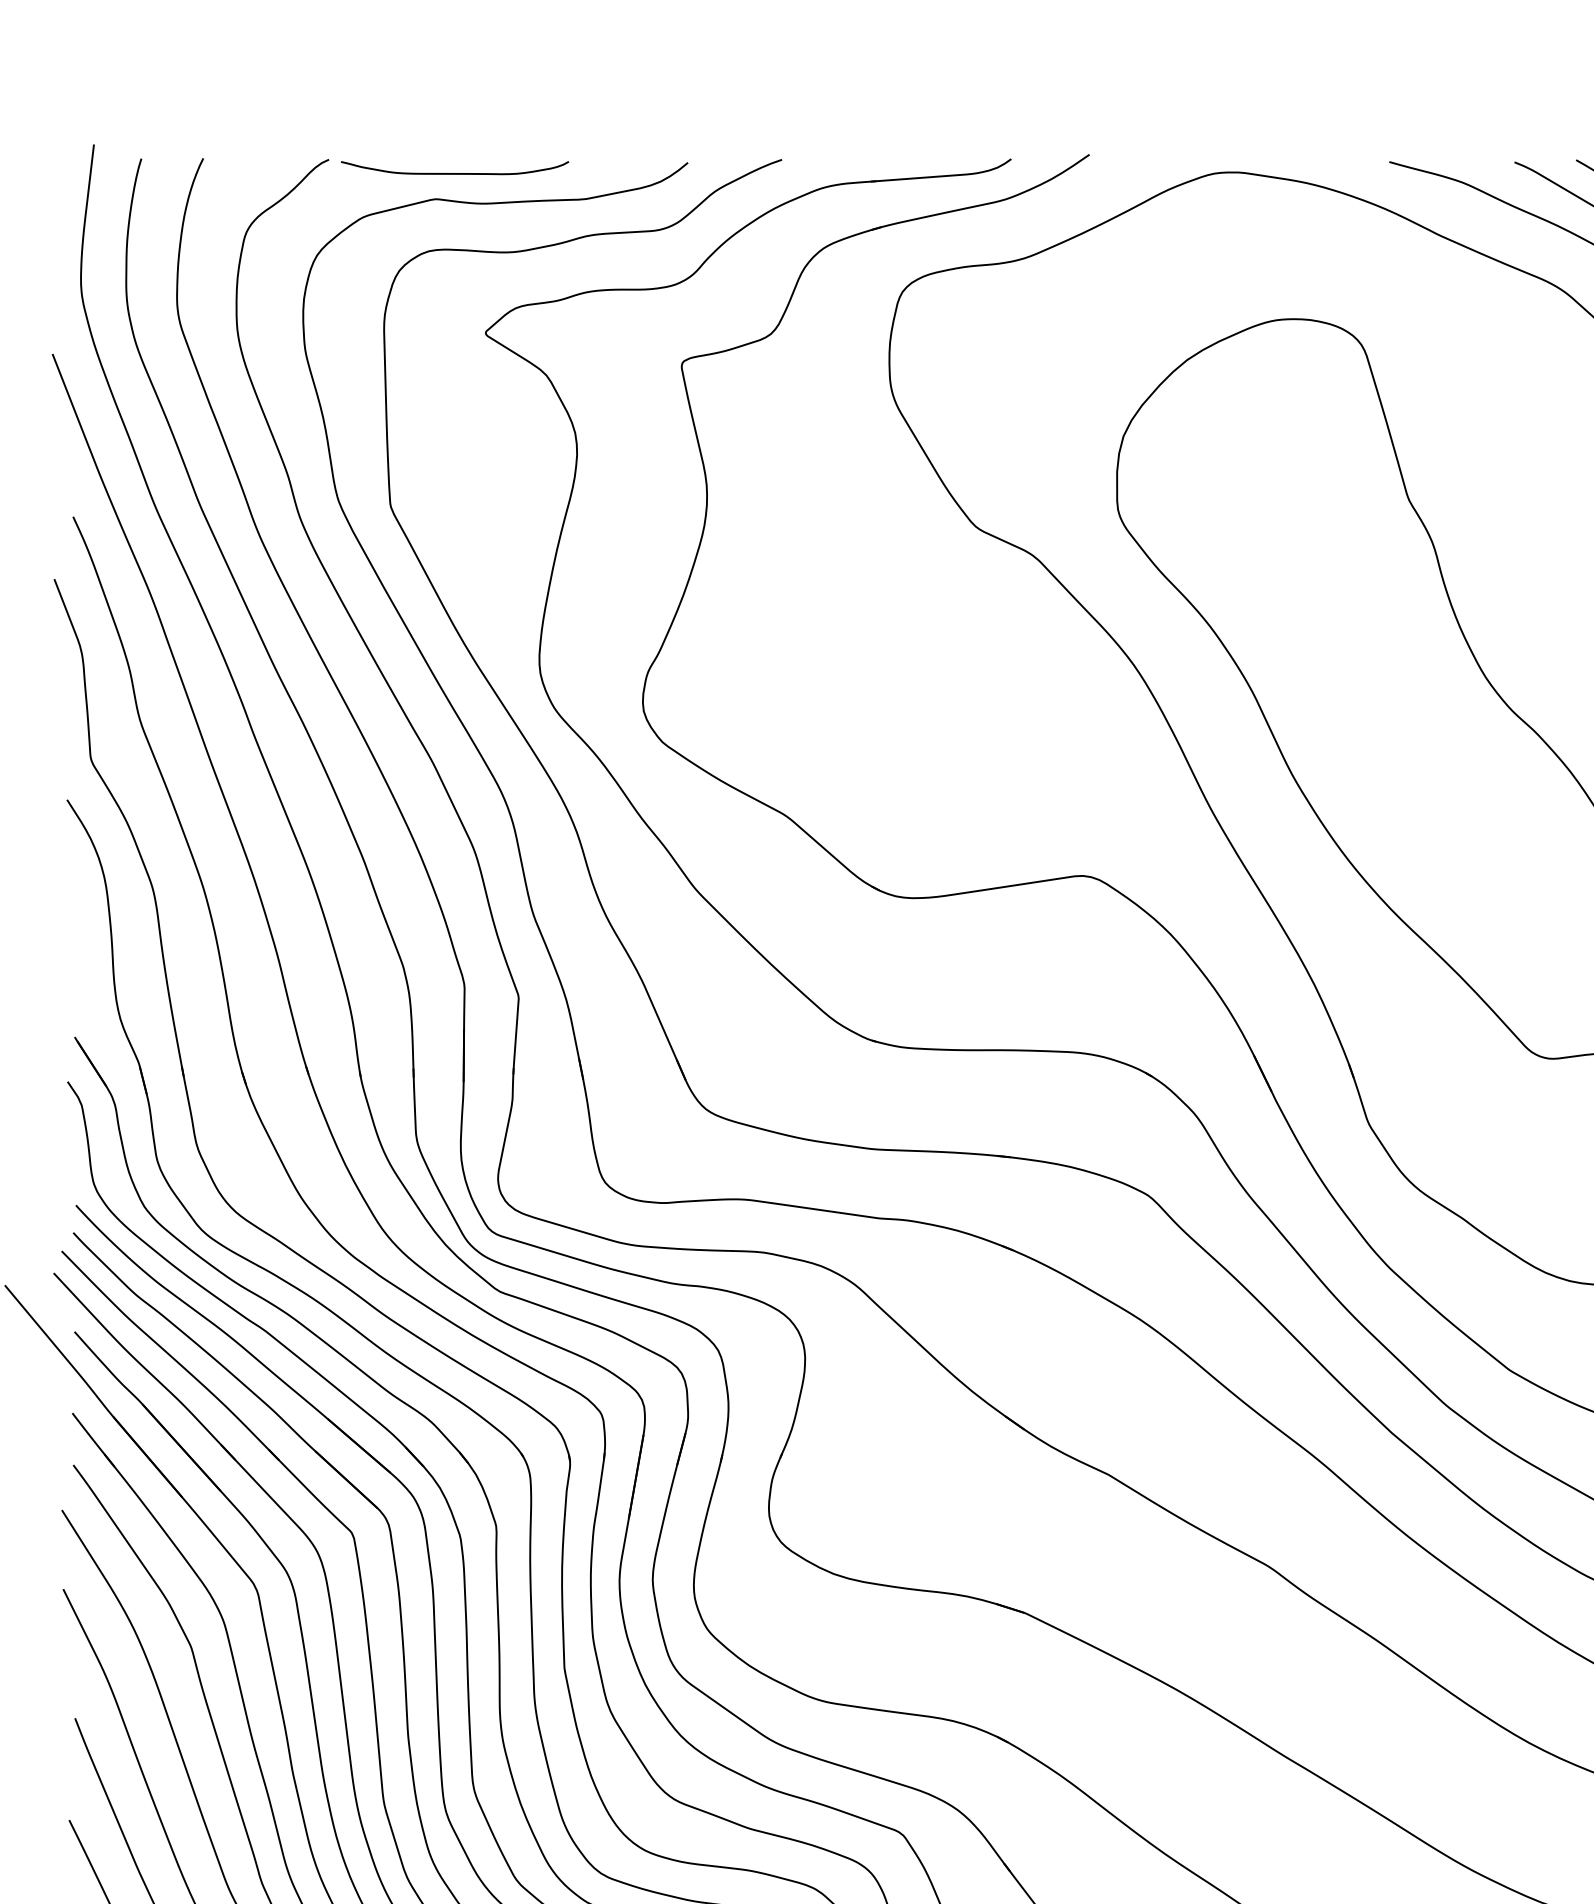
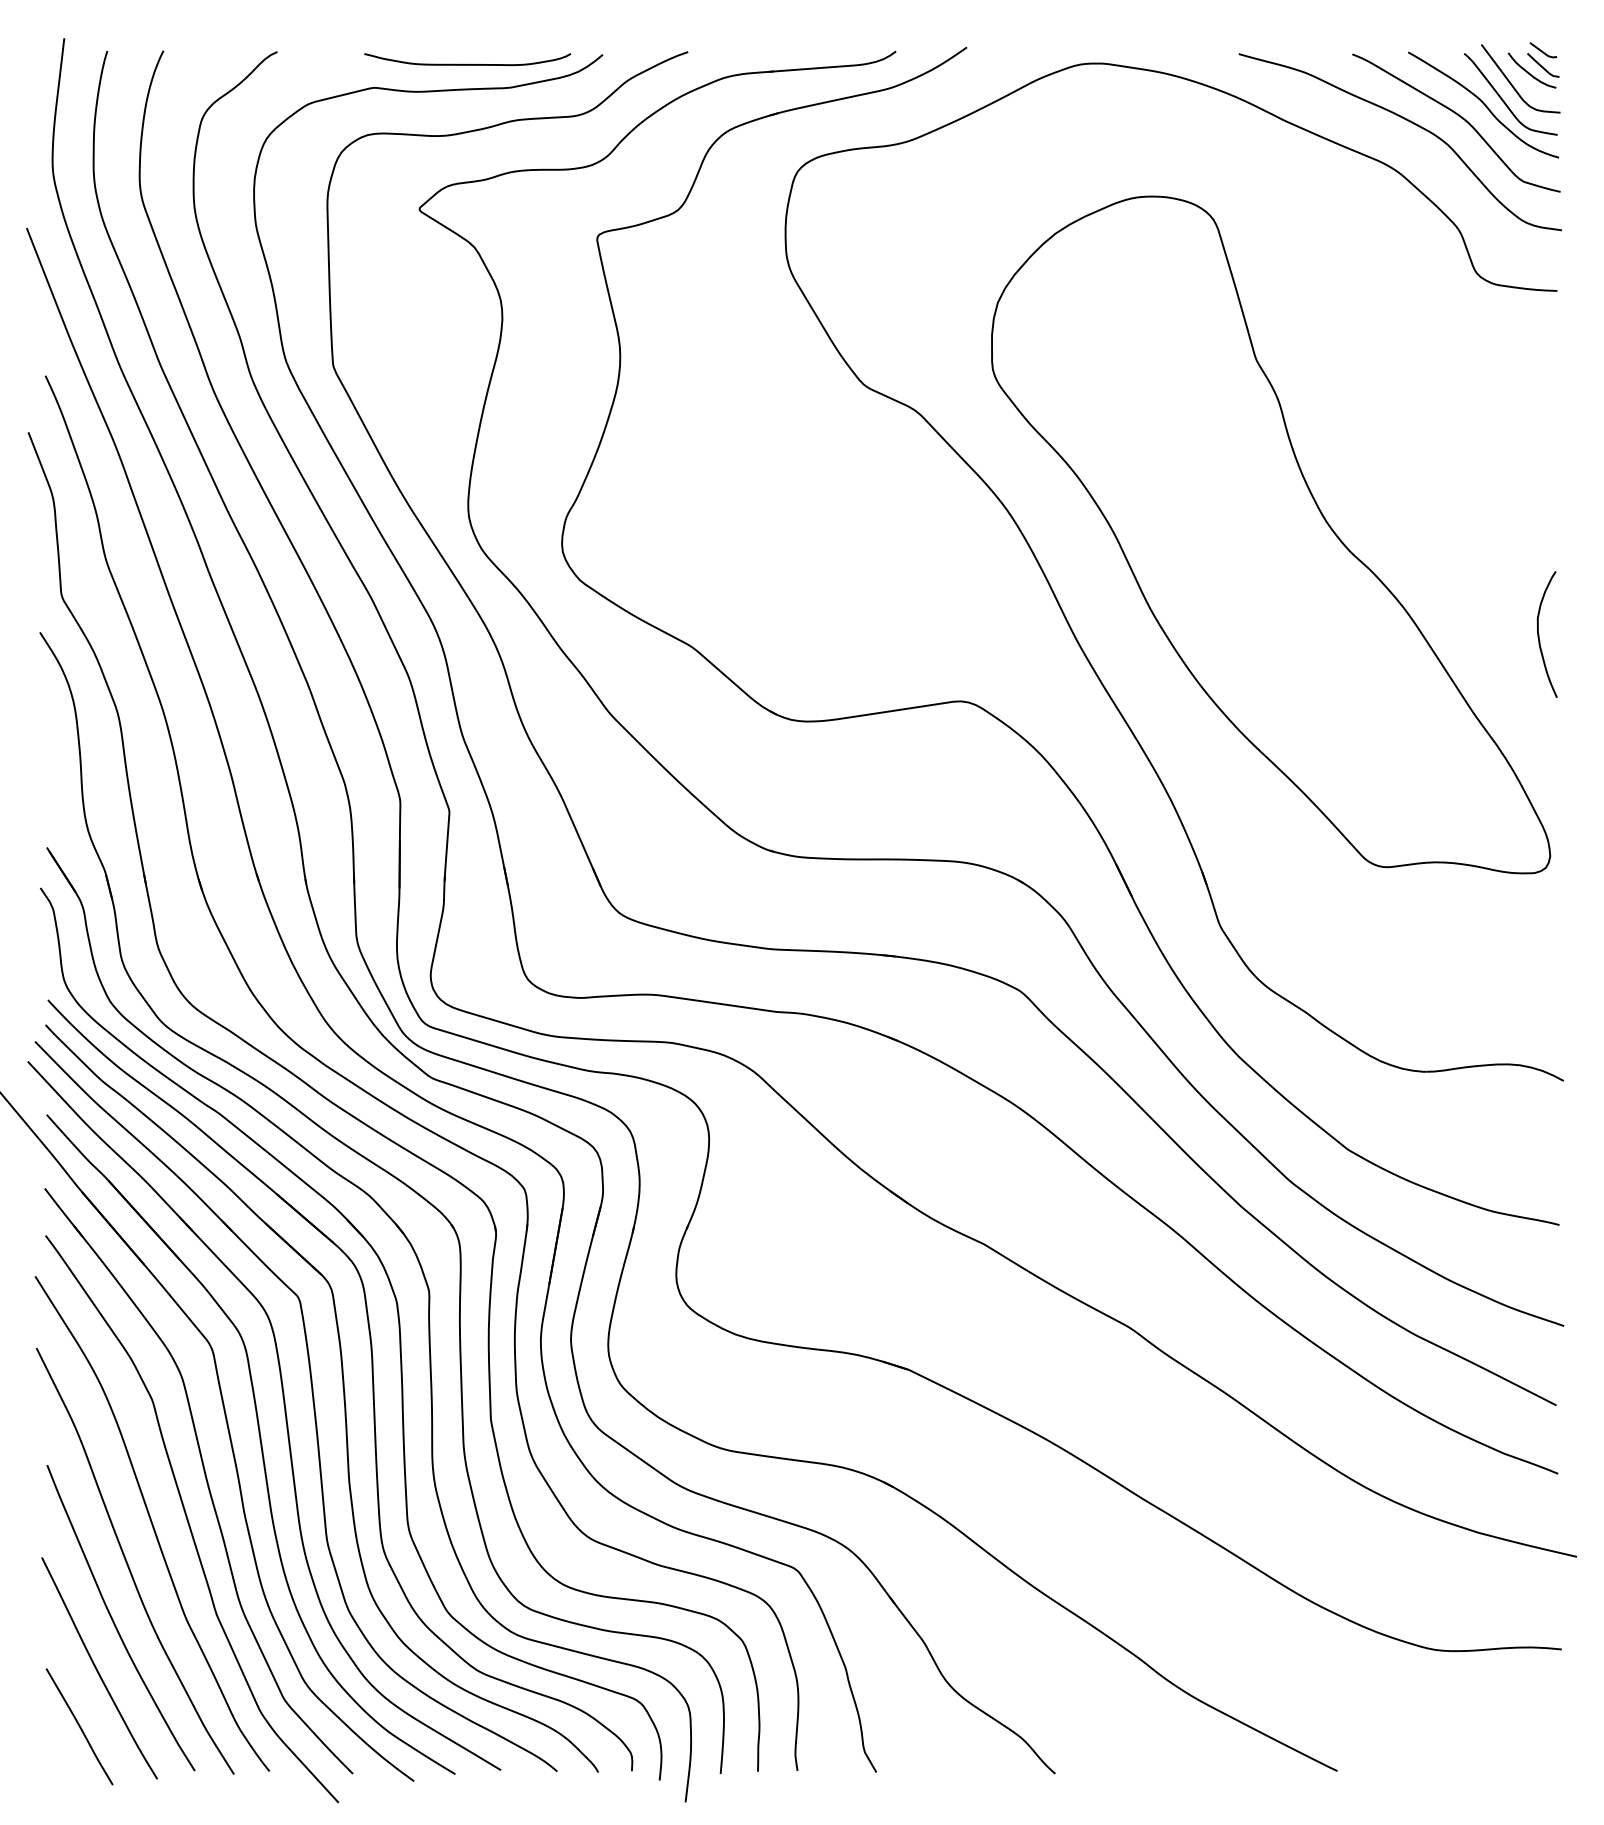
curve: (454, 173) -> (467, 64), moved

